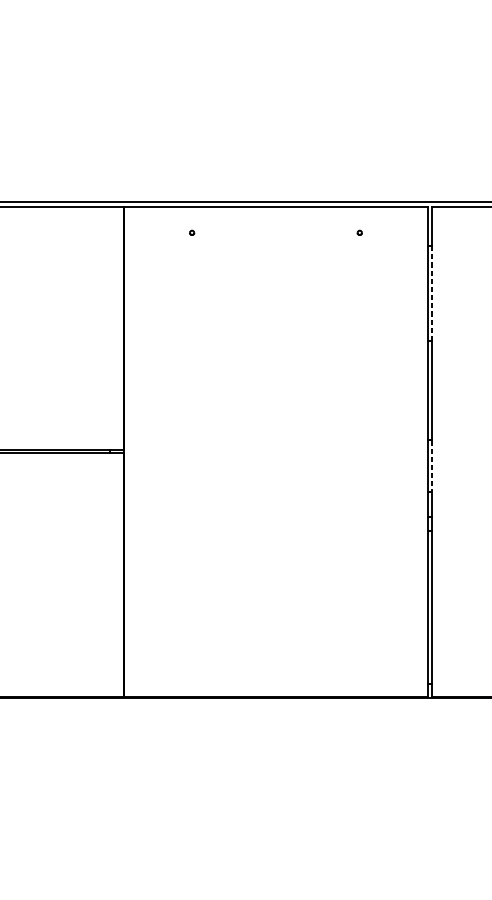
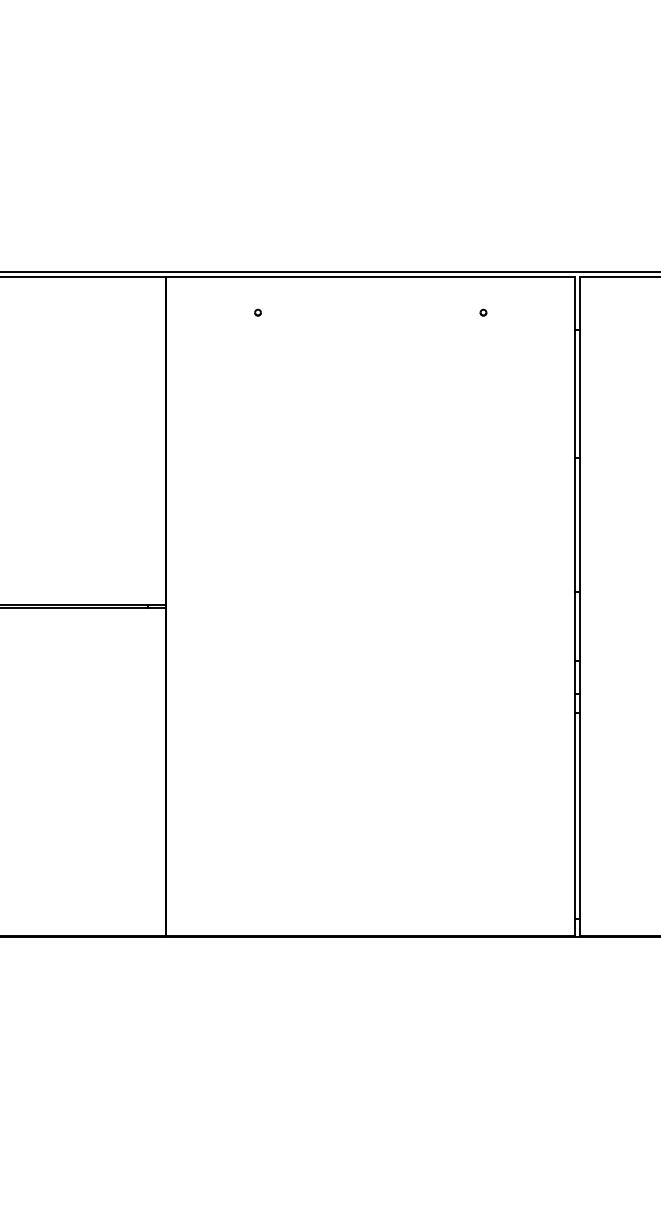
line: (432, 293) -> (580, 393), dashed -> solid
line: (432, 466) -> (580, 626), dashed -> solid

